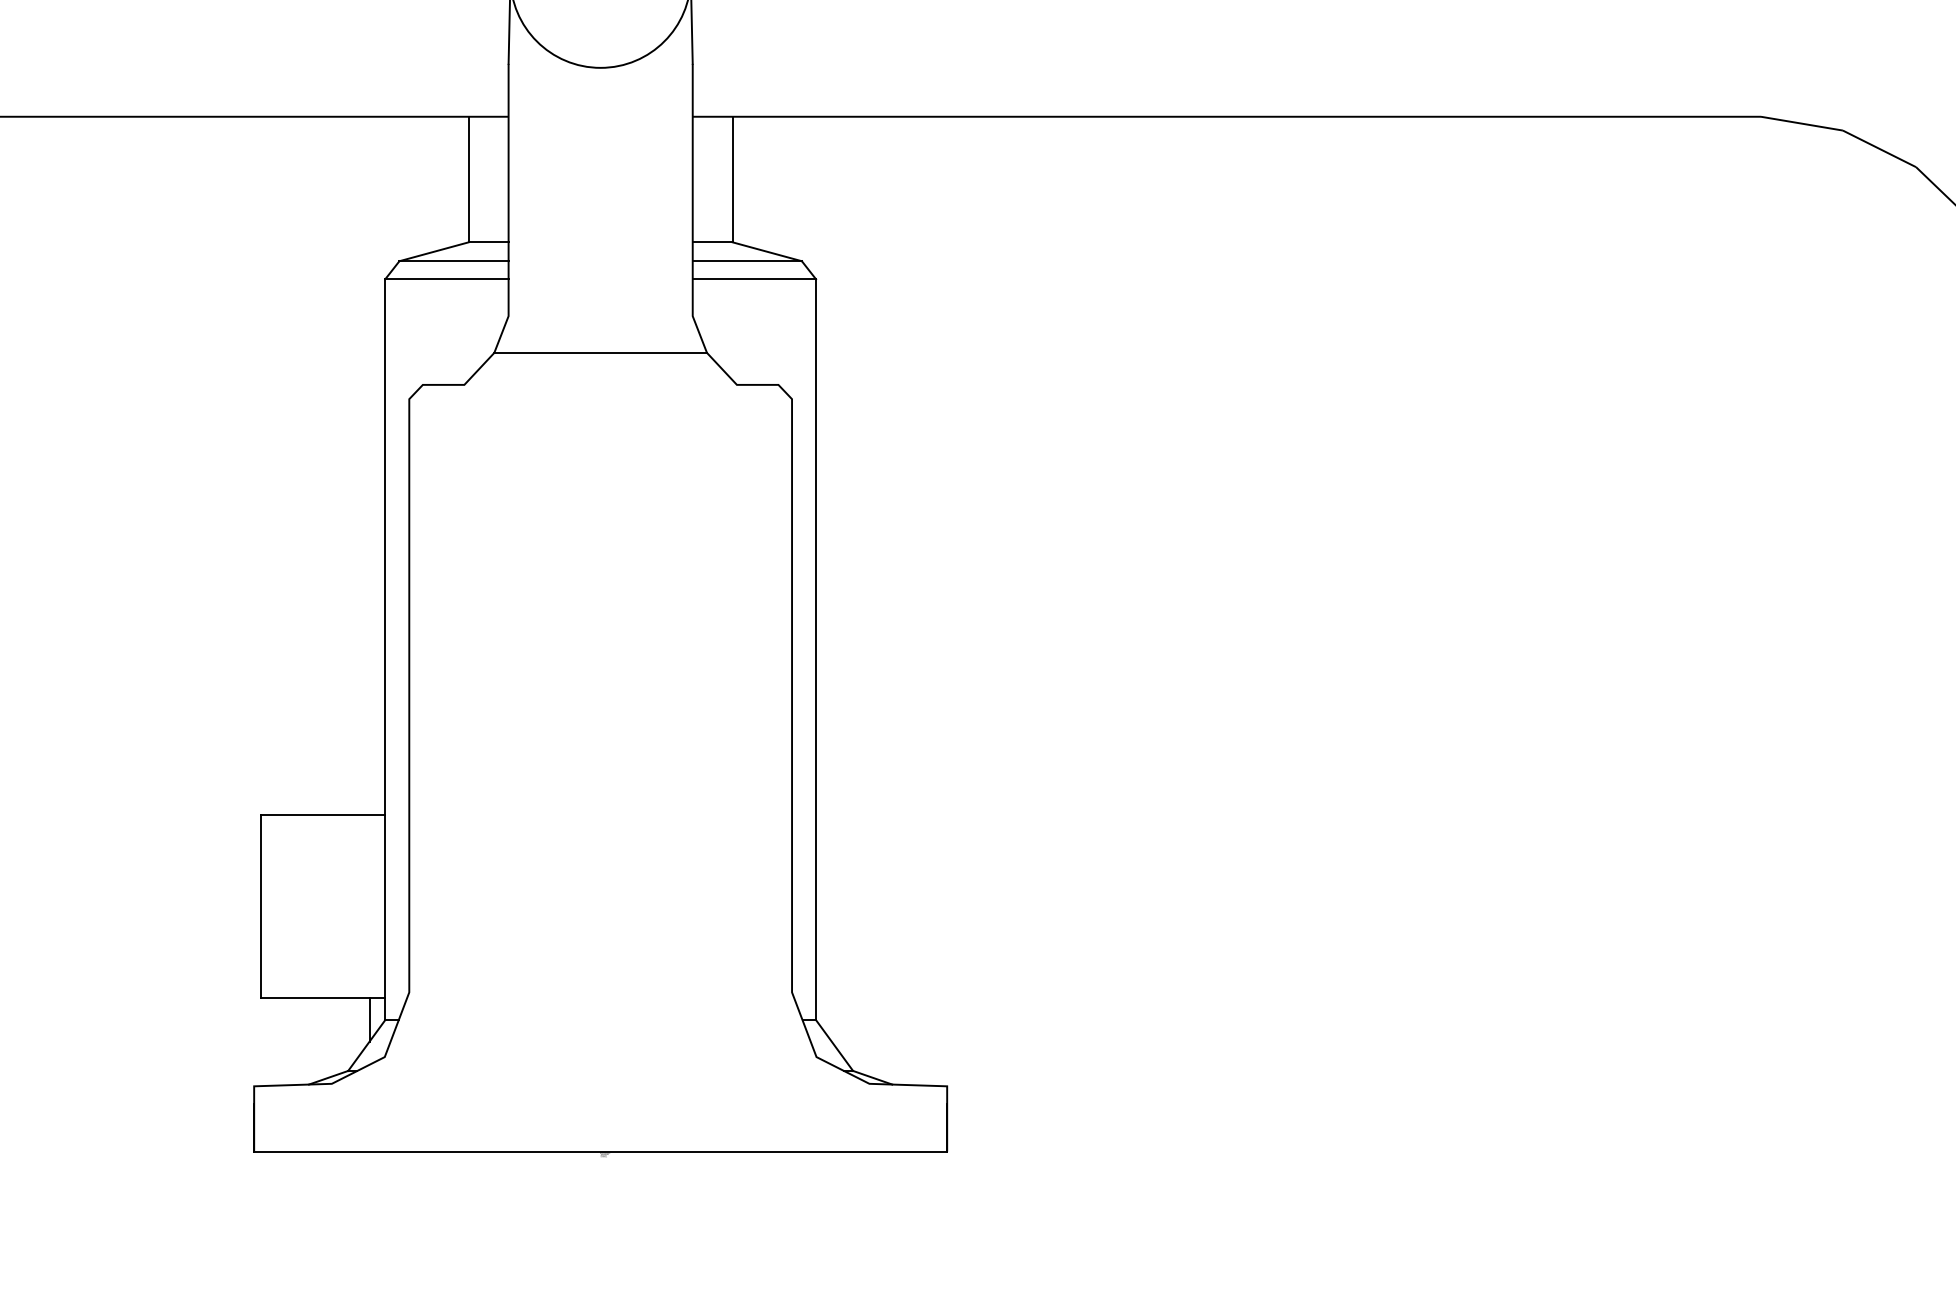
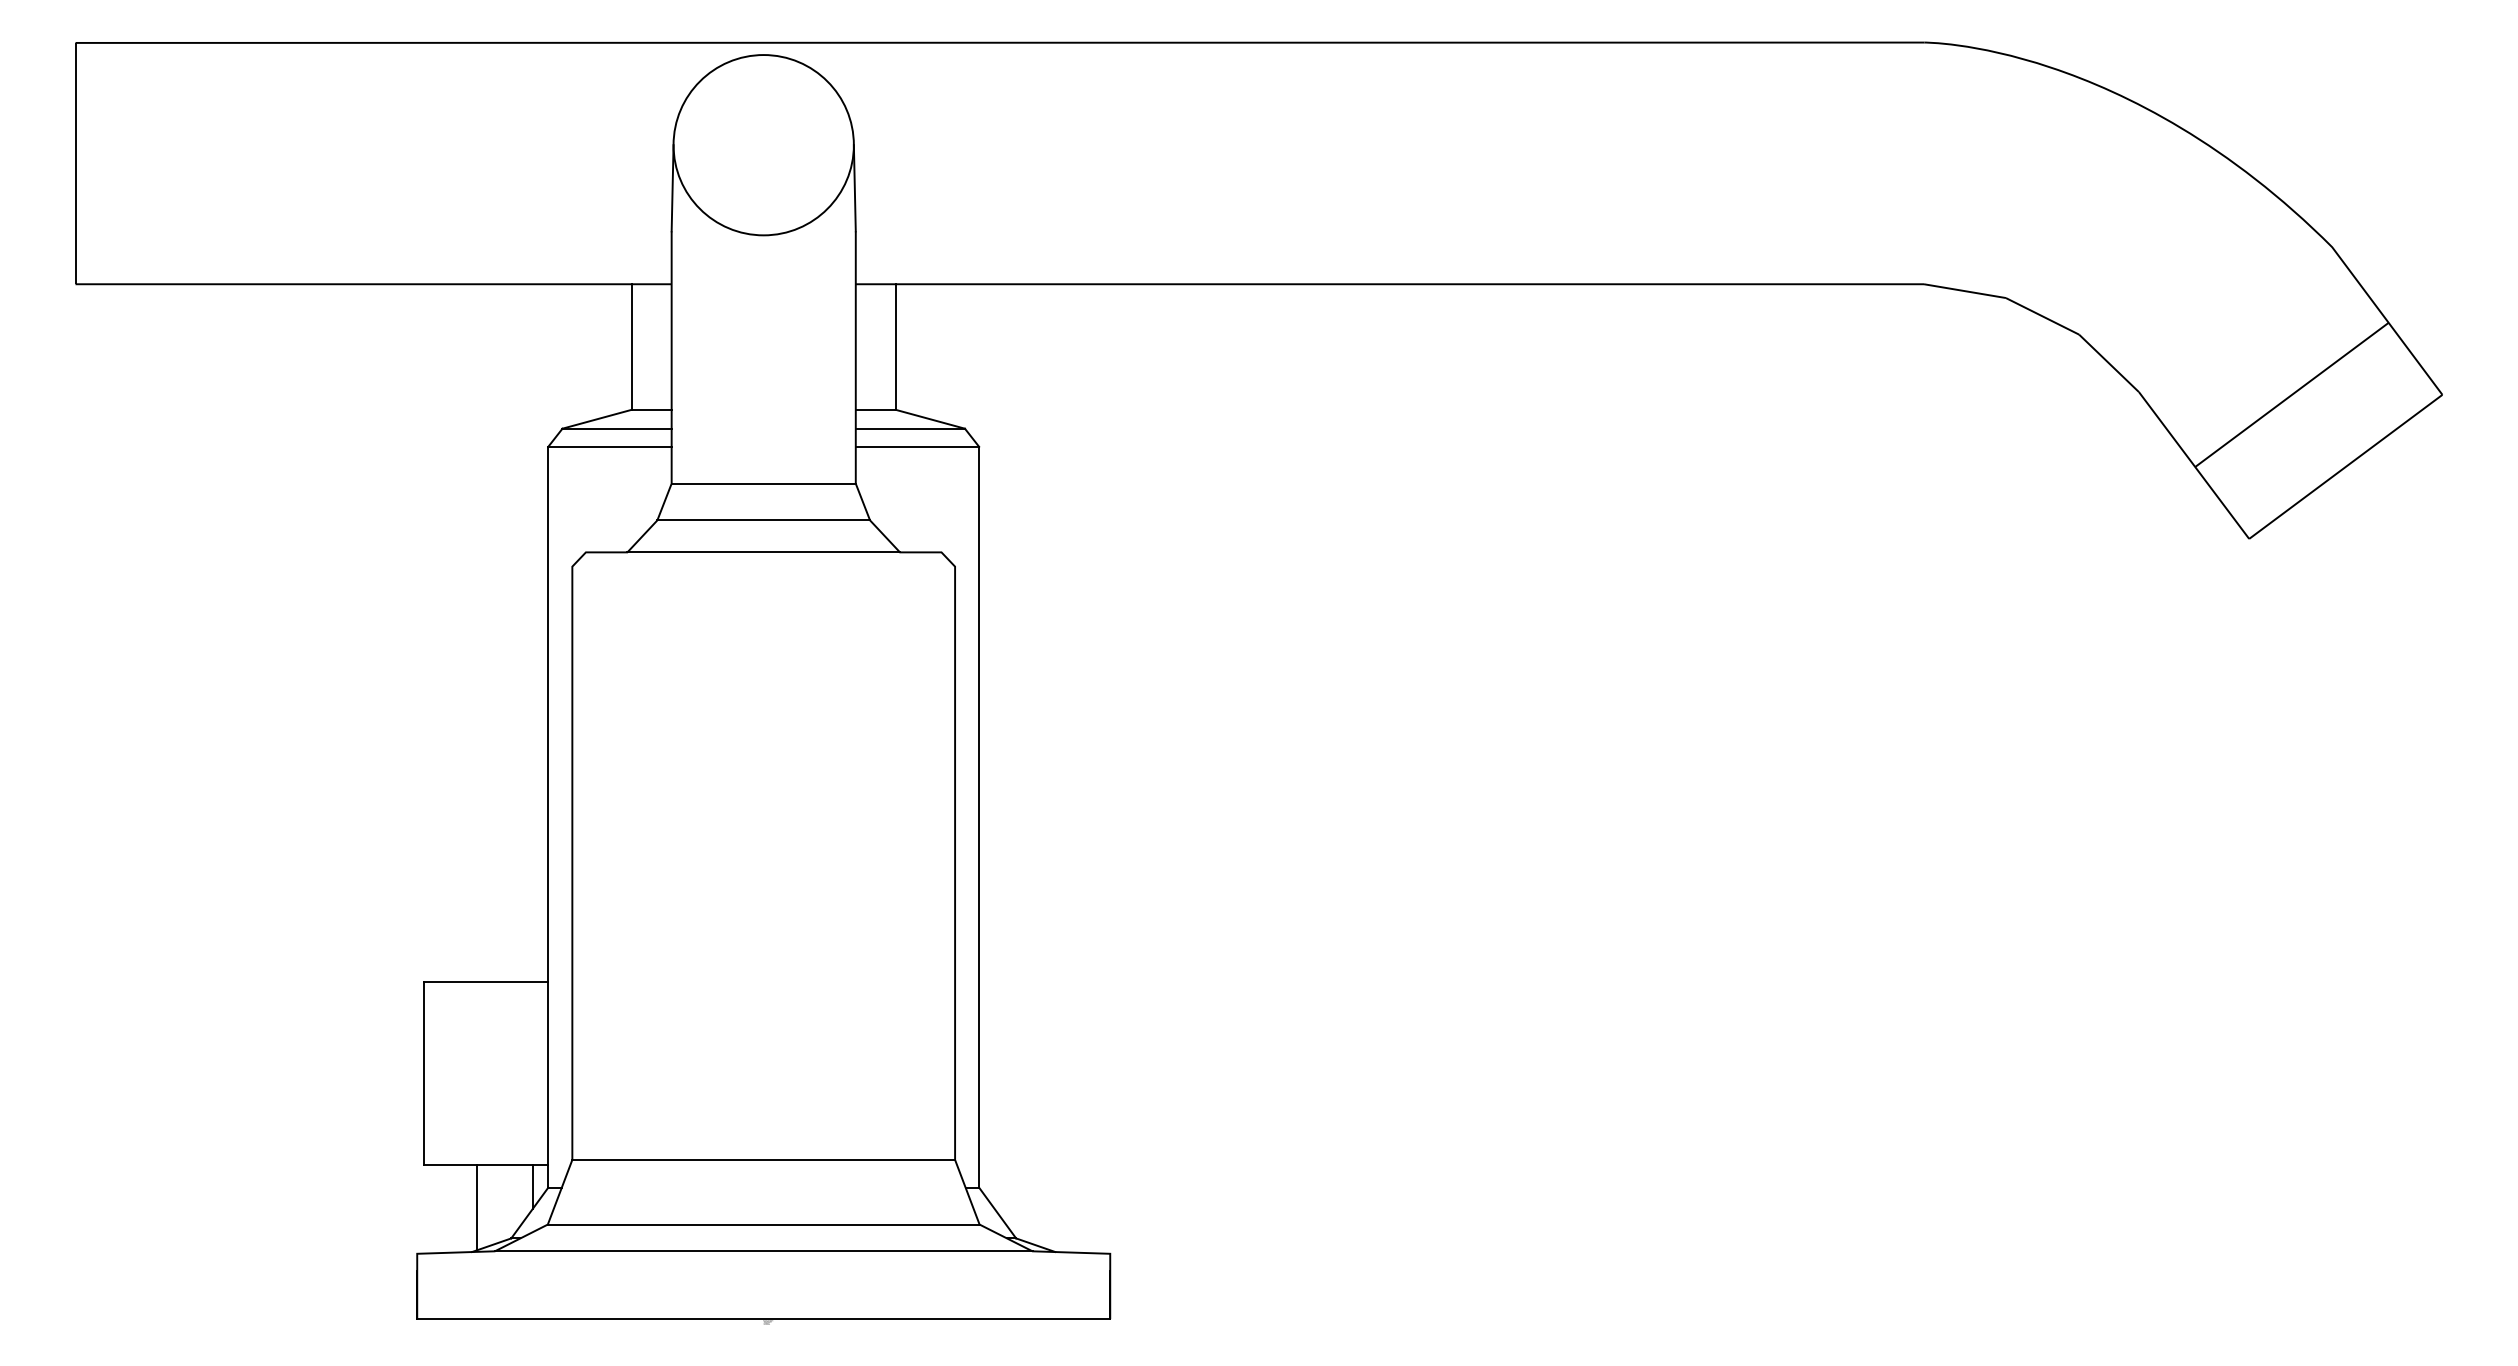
line: (600, 316) -> (763, 483), added
line: (600, 385) -> (763, 552), added
line: (600, 992) -> (763, 1159), added
line: (313, 1040) -> (476, 1207), added
line: (600, 1057) -> (763, 1224), added
line: (600, 1084) -> (763, 1251), added

